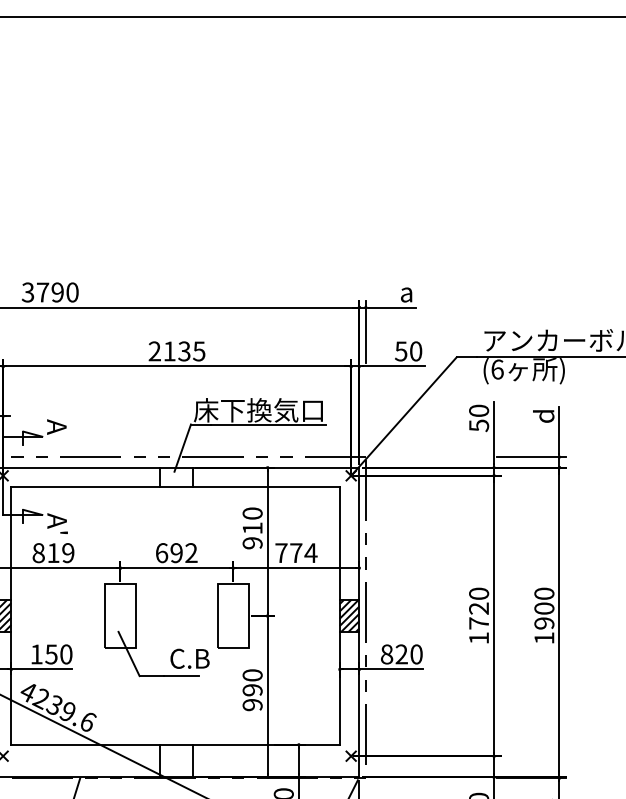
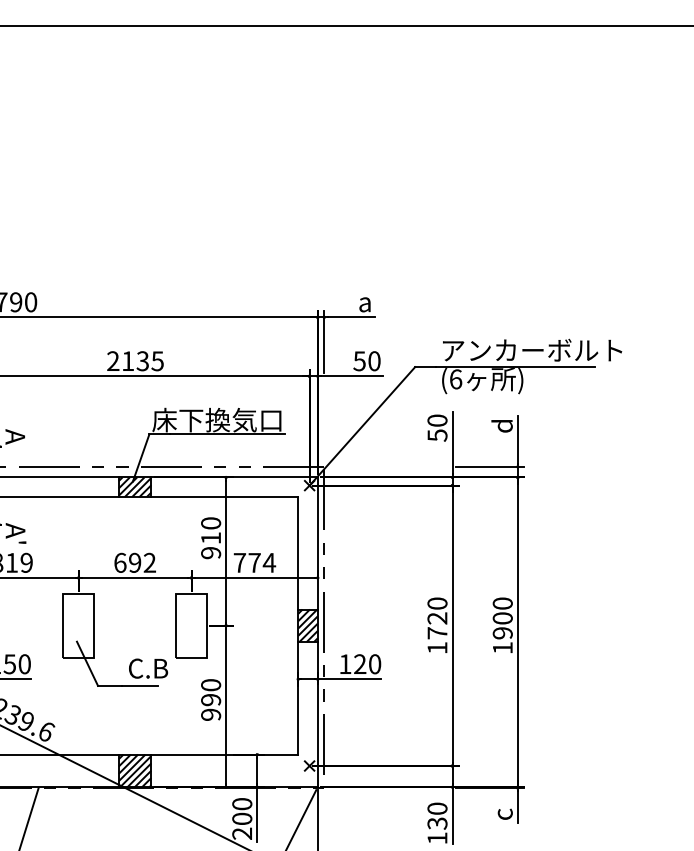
hatch: (176, 477) -> (134, 487), added
text: (387, 654) -> (345, 664), 820 -> 120
hatch: (176, 760) -> (134, 770), added

